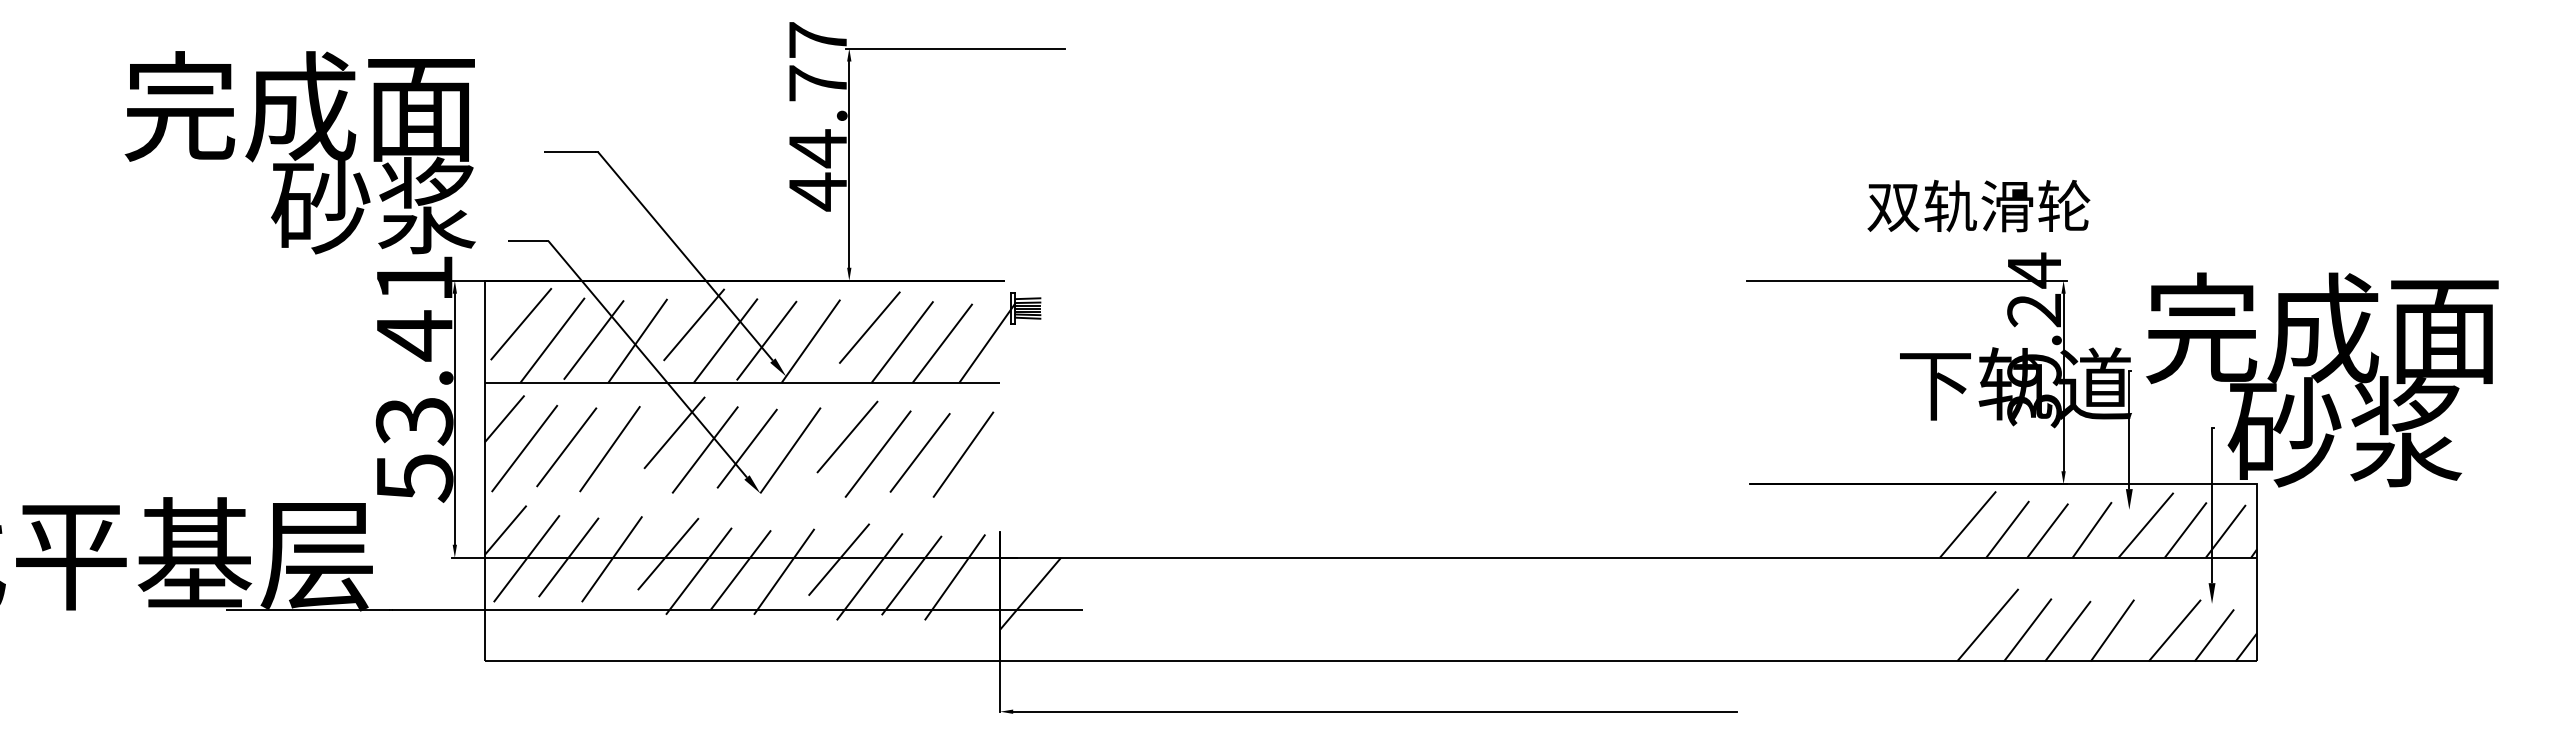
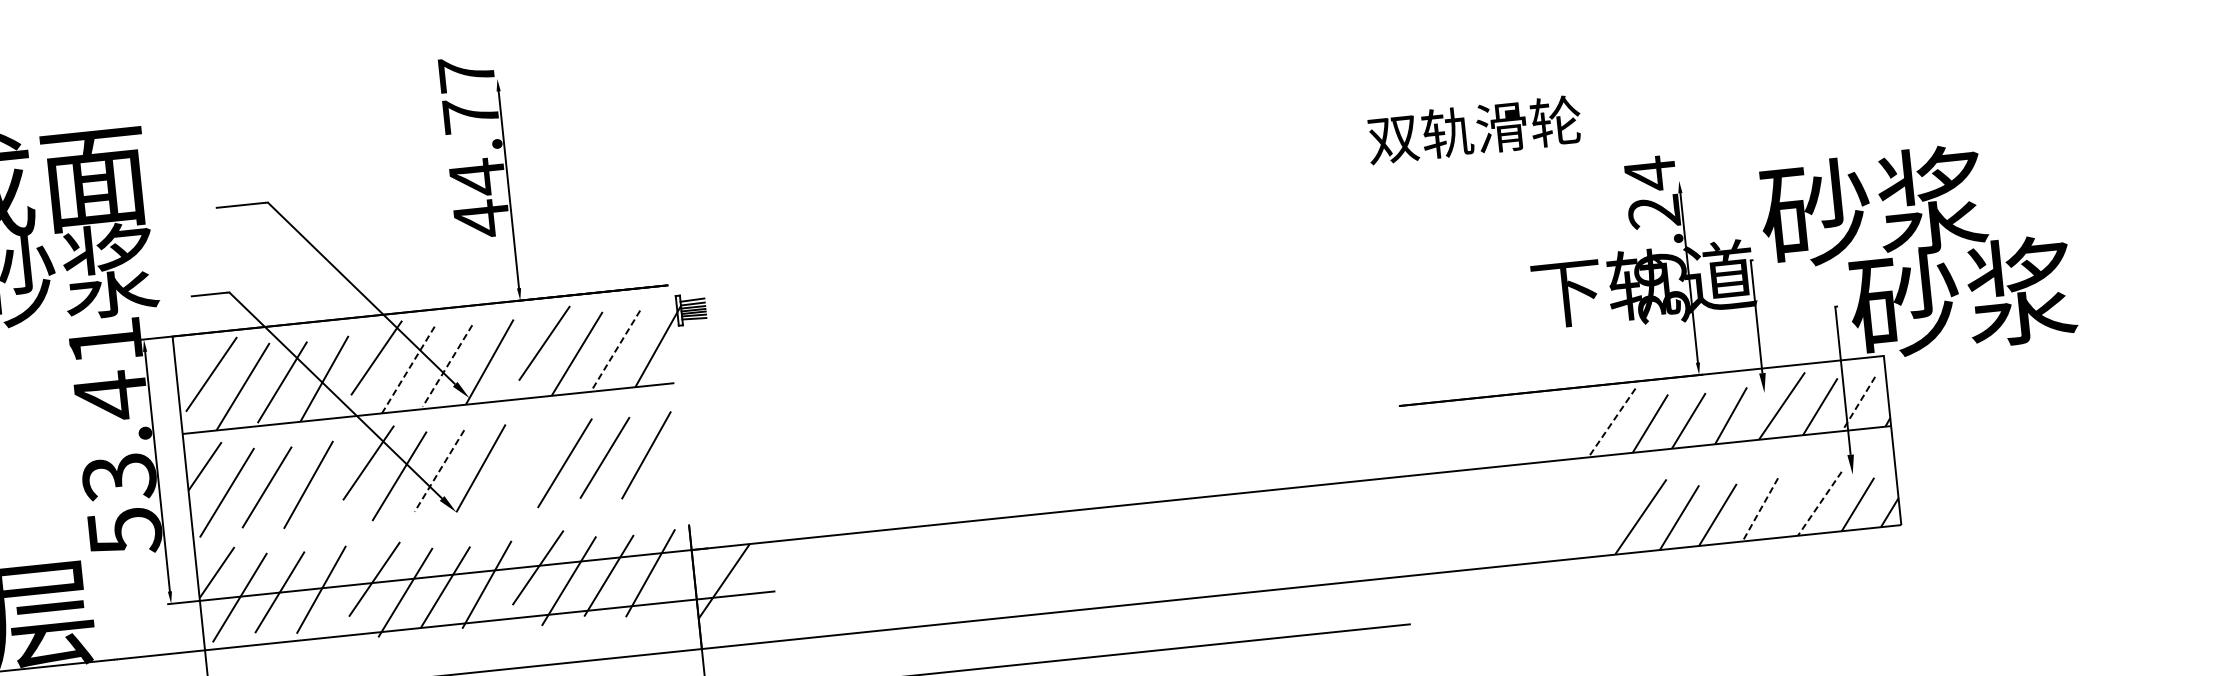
line: (955, 48) -> (598, 68), removed
text: (1978, 205) -> (1474, 129), moved
line: (1906, 280) -> (1529, 196), removed
text: (2321, 328) -> (1929, 200), 完成面 -> 砂浆
line: (725, 340) -> (408, 369), solid -> dashed
line: (766, 340) -> (447, 365), solid -> dashed
line: (942, 343) -> (615, 351), solid -> dashed
line: (847, 436) -> (533, 449), removed
line: (747, 448) -> (439, 470), solid -> dashed
line: (1967, 524) -> (1611, 422), solid -> dashed
line: (2225, 531) -> (1858, 404), solid -> dashed
line: (2112, 630) -> (1760, 509), solid -> dashed
line: (2174, 631) -> (1819, 504), solid -> dashed

